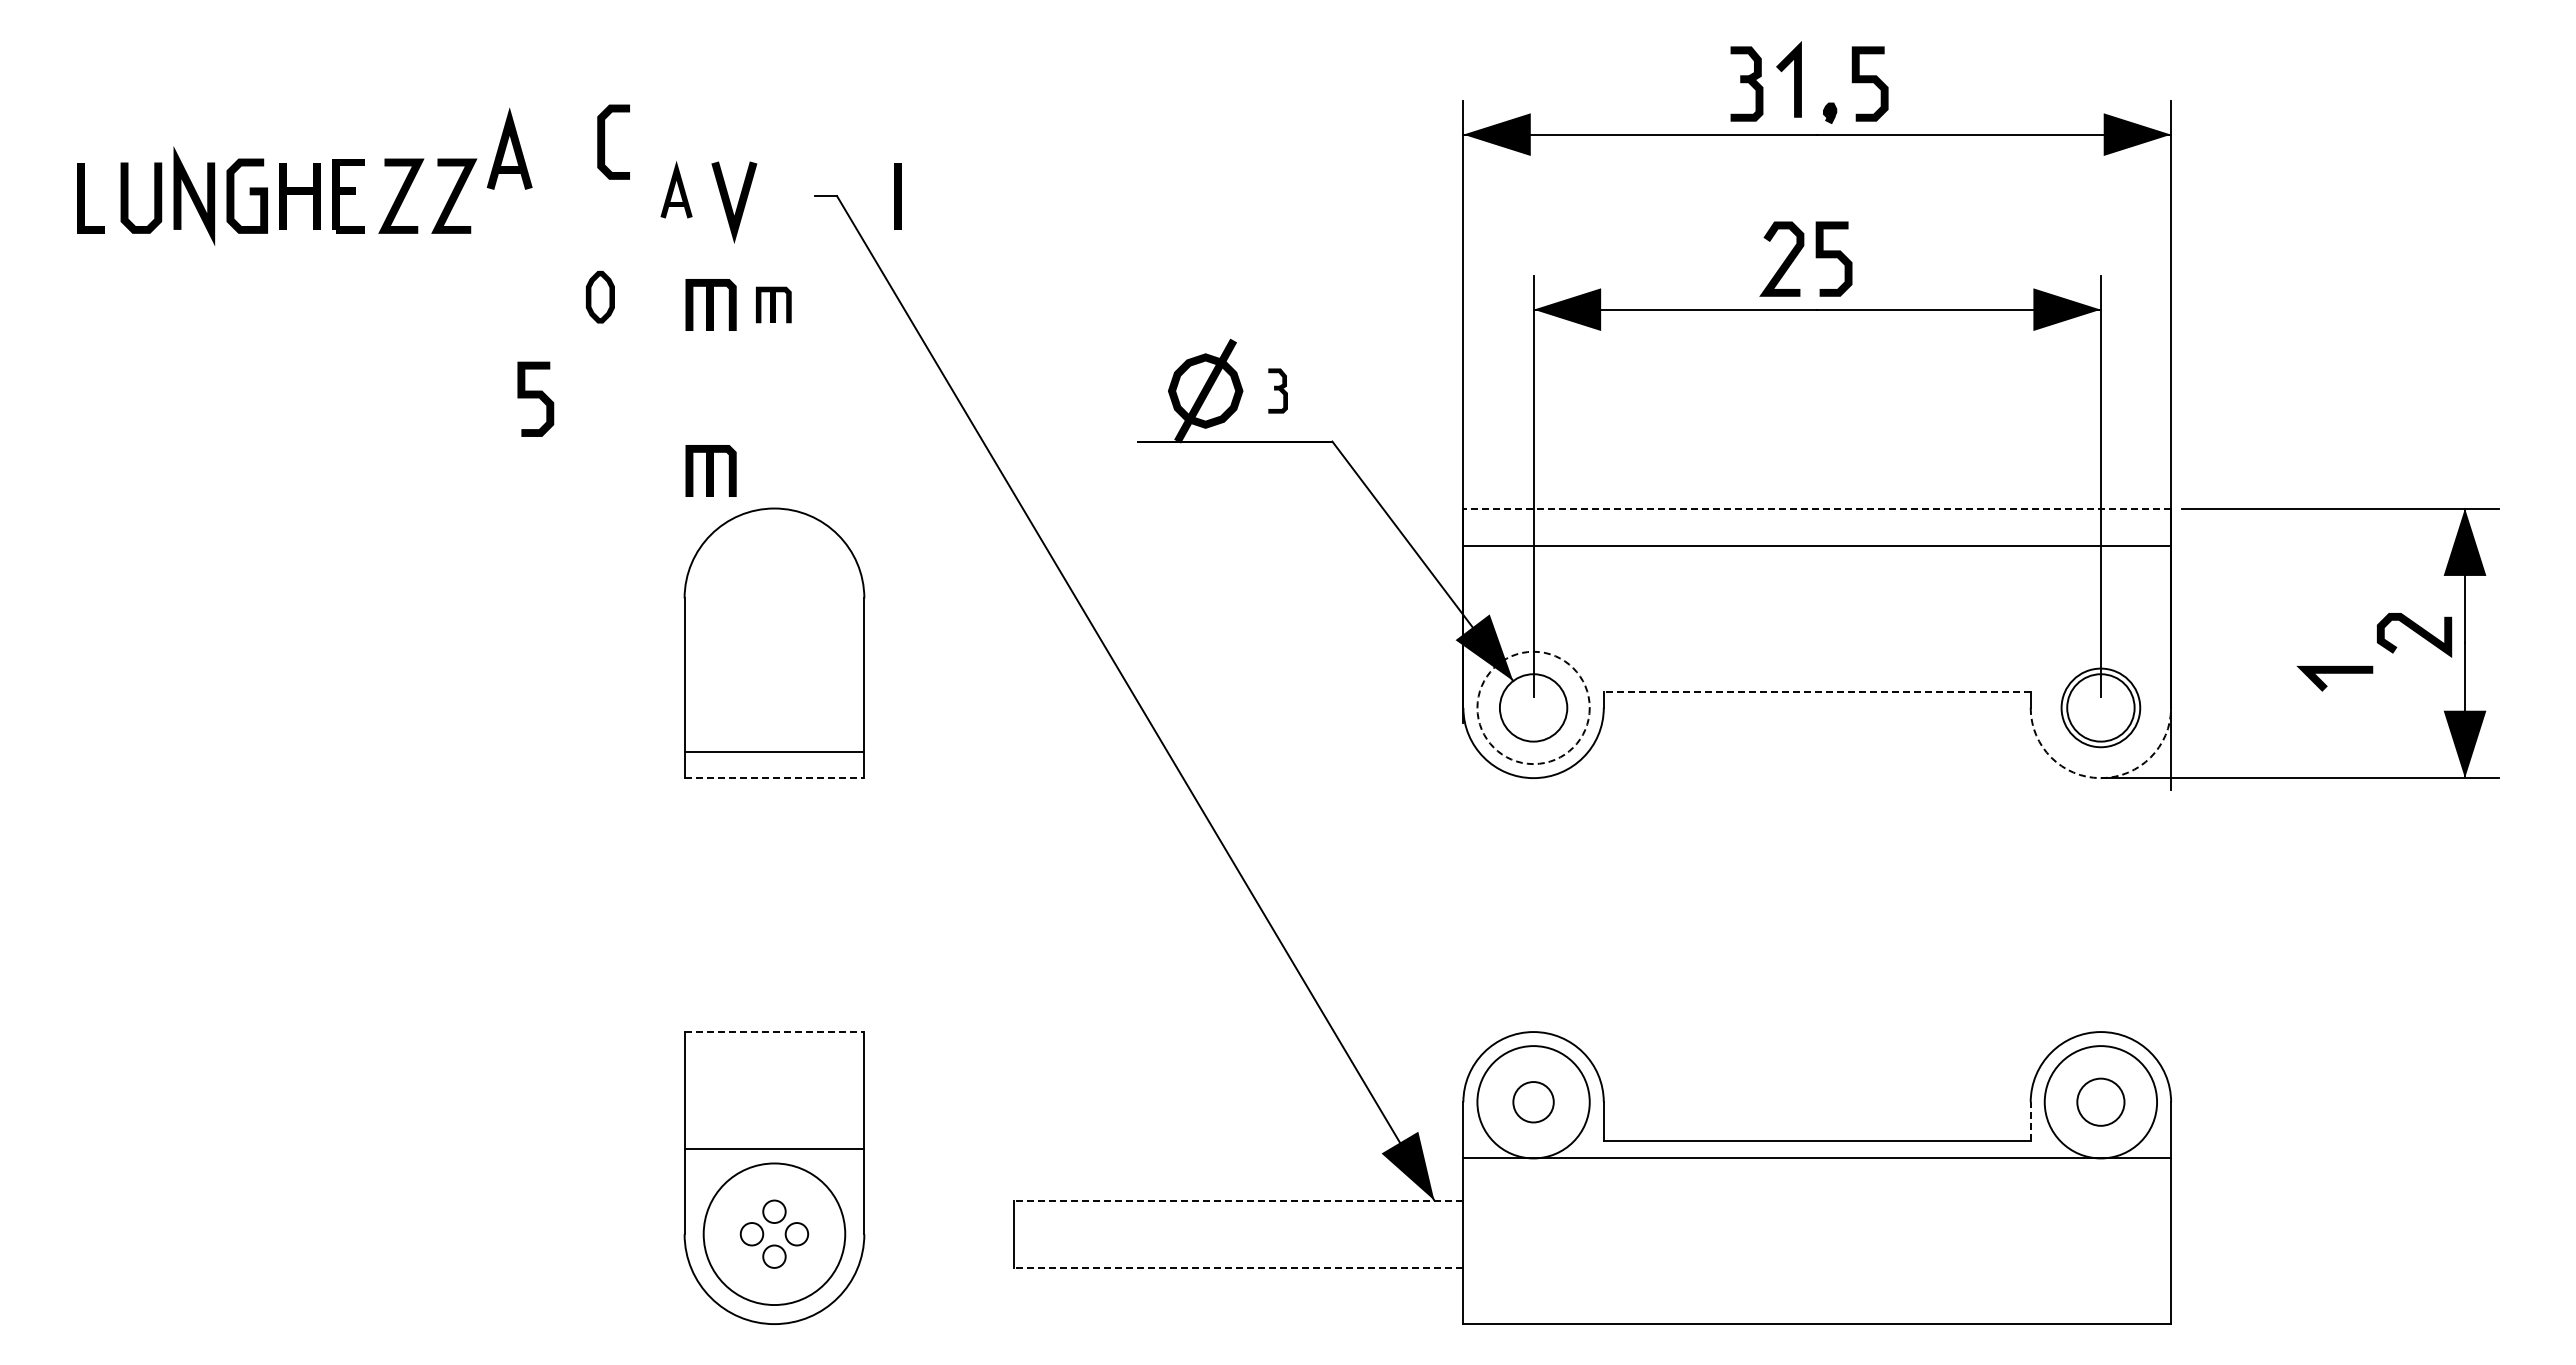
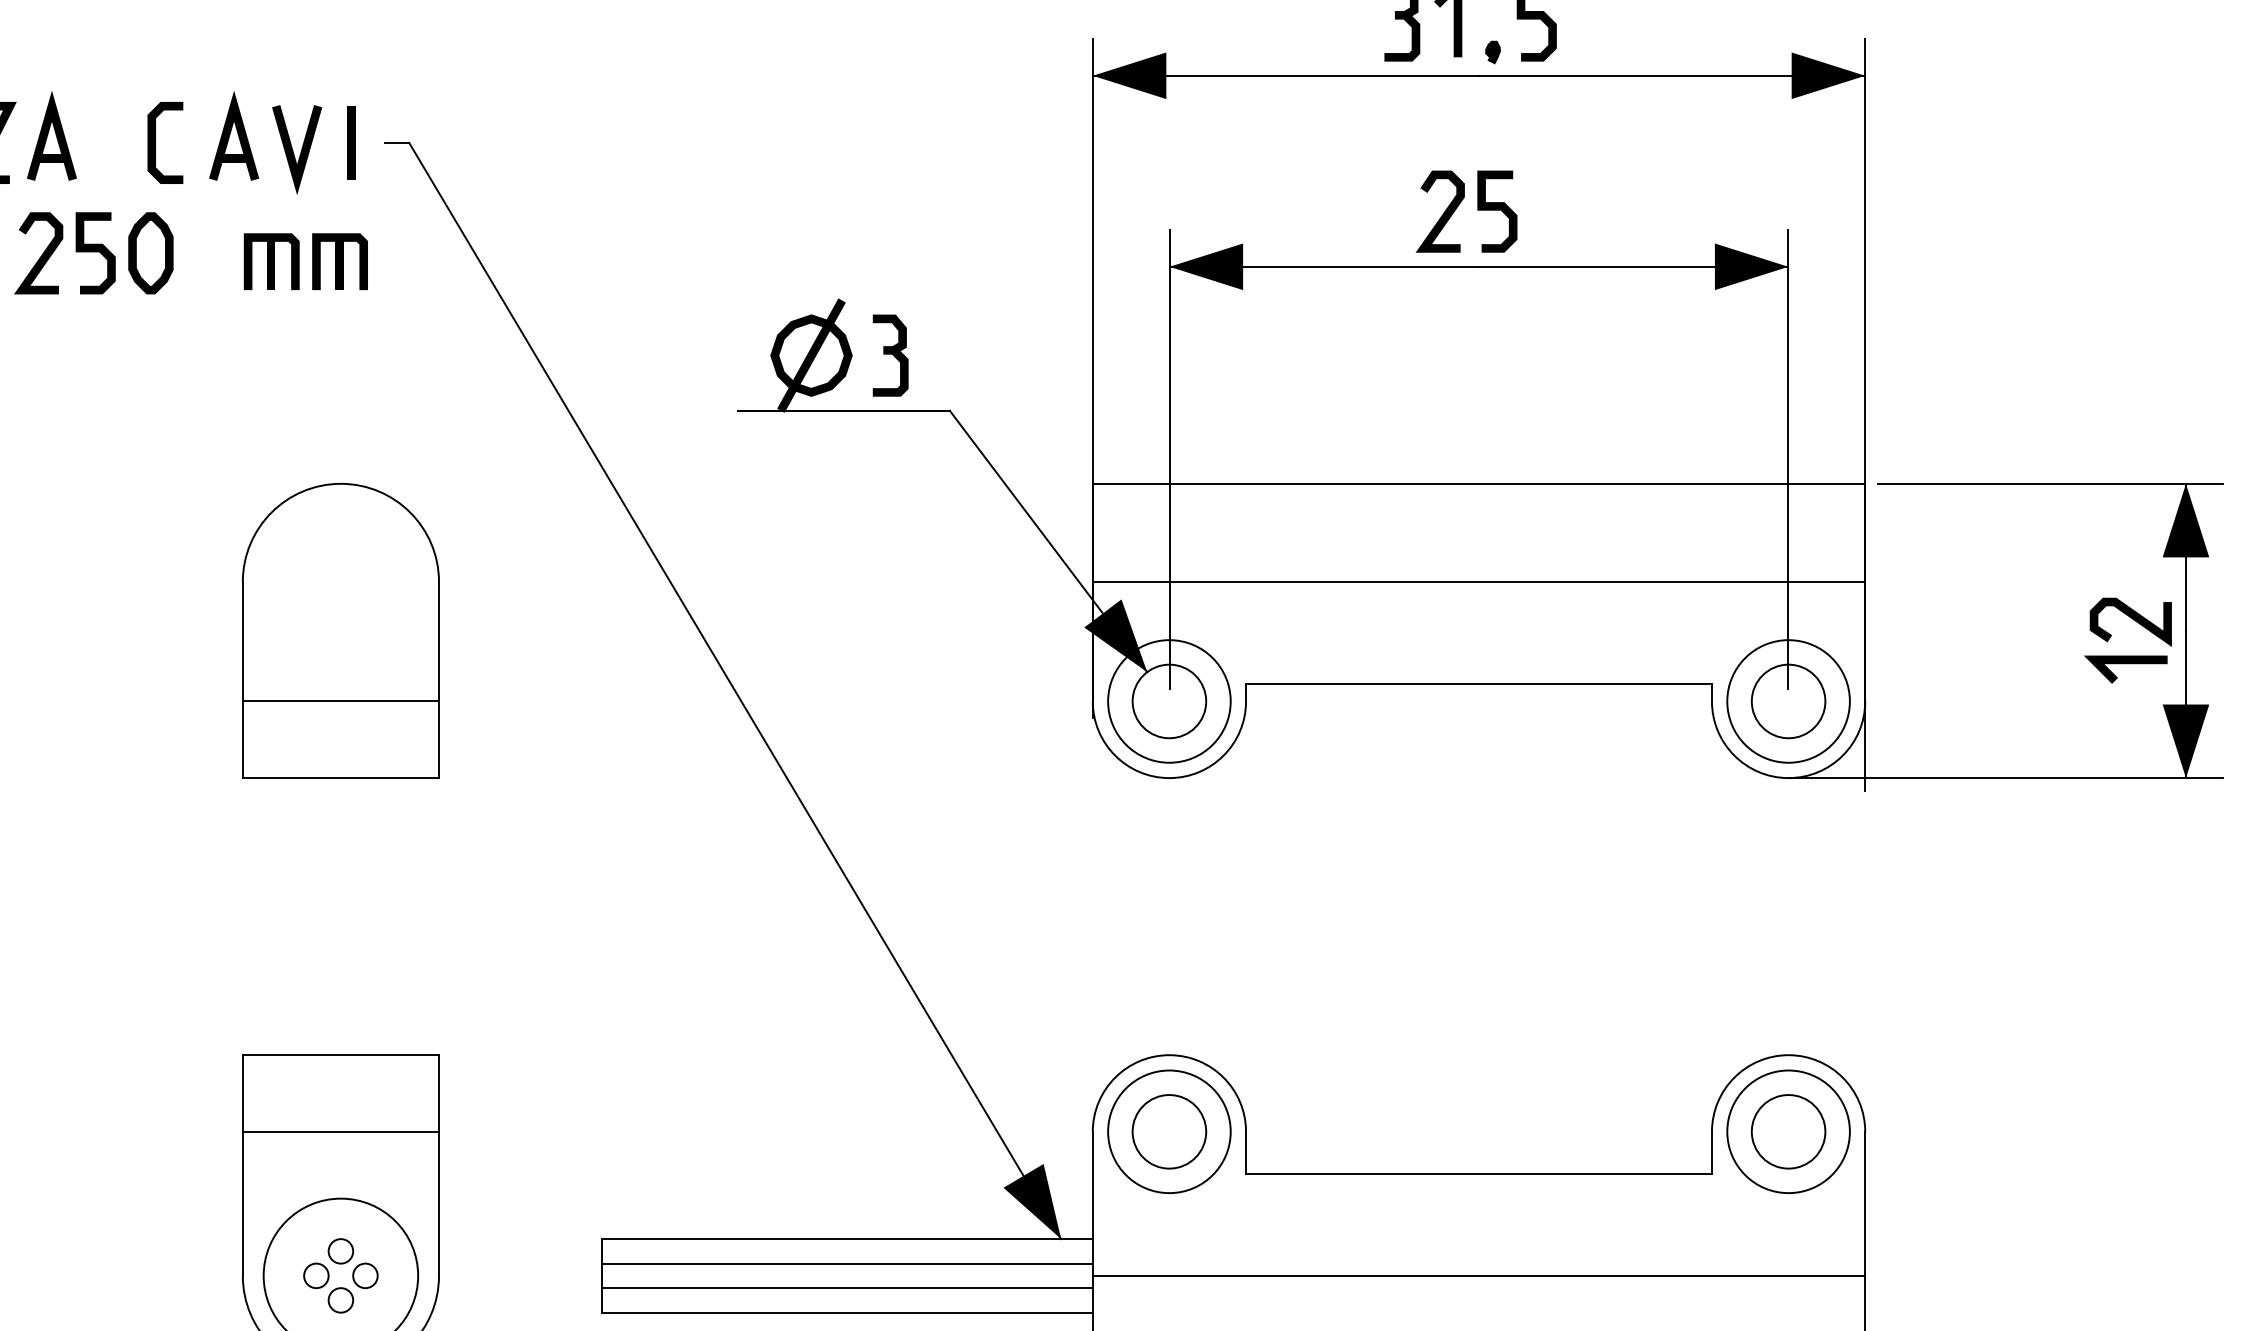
curve: (605, 141) -> (156, 142), moved
part: (509, 148) -> (51, 135), moved
part: (676, 189) -> (233, 135), size x1.43
line: (897, 196) -> (350, 143), moved
part: (600, 296) -> (151, 252), size x1.43
curve: (500, 298) -> (41, 254), added
part: (773, 304) -> (339, 261), size x1.43
part: (1277, 390) -> (889, 355), size x1.67
curve: (535, 398) -> (95, 252), moved
part: (710, 470) -> (271, 442), removed
line: (1817, 508) -> (1479, 483), dashed -> solid
line: (1817, 546) -> (1479, 582), moved
line: (2334, 673) -> (2125, 663), moved
line: (1816, 691) -> (1478, 683), dashed -> solid
circle: (1533, 707) -> (1169, 700), dashed -> solid
circle: (2100, 707) -> (1788, 700), size x1.43
line: (774, 751) -> (340, 700), moved
line: (774, 778) -> (340, 778), dashed -> solid
arc: (2100, 778) -> (1788, 778), dashed -> solid
line: (774, 1032) -> (340, 1055), dashed -> solid
circle: (1533, 1101) -> (1169, 1131), size x1.67
circle: (2100, 1101) -> (1788, 1131), size x1.43
line: (2030, 1121) -> (1711, 1152), dashed -> solid
line: (774, 1149) -> (340, 1132), moved
line: (1817, 1158) -> (1479, 1276), moved
line: (1238, 1200) -> (847, 1239), dashed -> solid
line: (1238, 1223) -> (847, 1264), added
line: (1238, 1245) -> (847, 1288), added
line: (1238, 1267) -> (847, 1312), dashed -> solid

